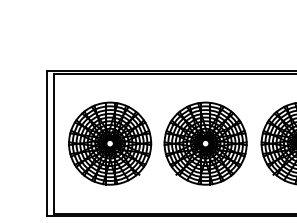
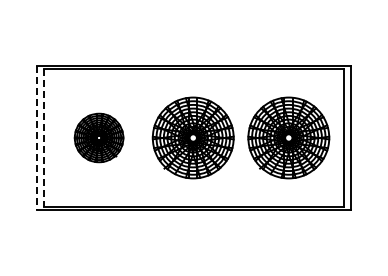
part: (109, 143) -> (98, 137), size x0.6
line: (47, 144) -> (37, 138), solid -> dashed
line: (54, 144) -> (44, 138), solid -> dashed

